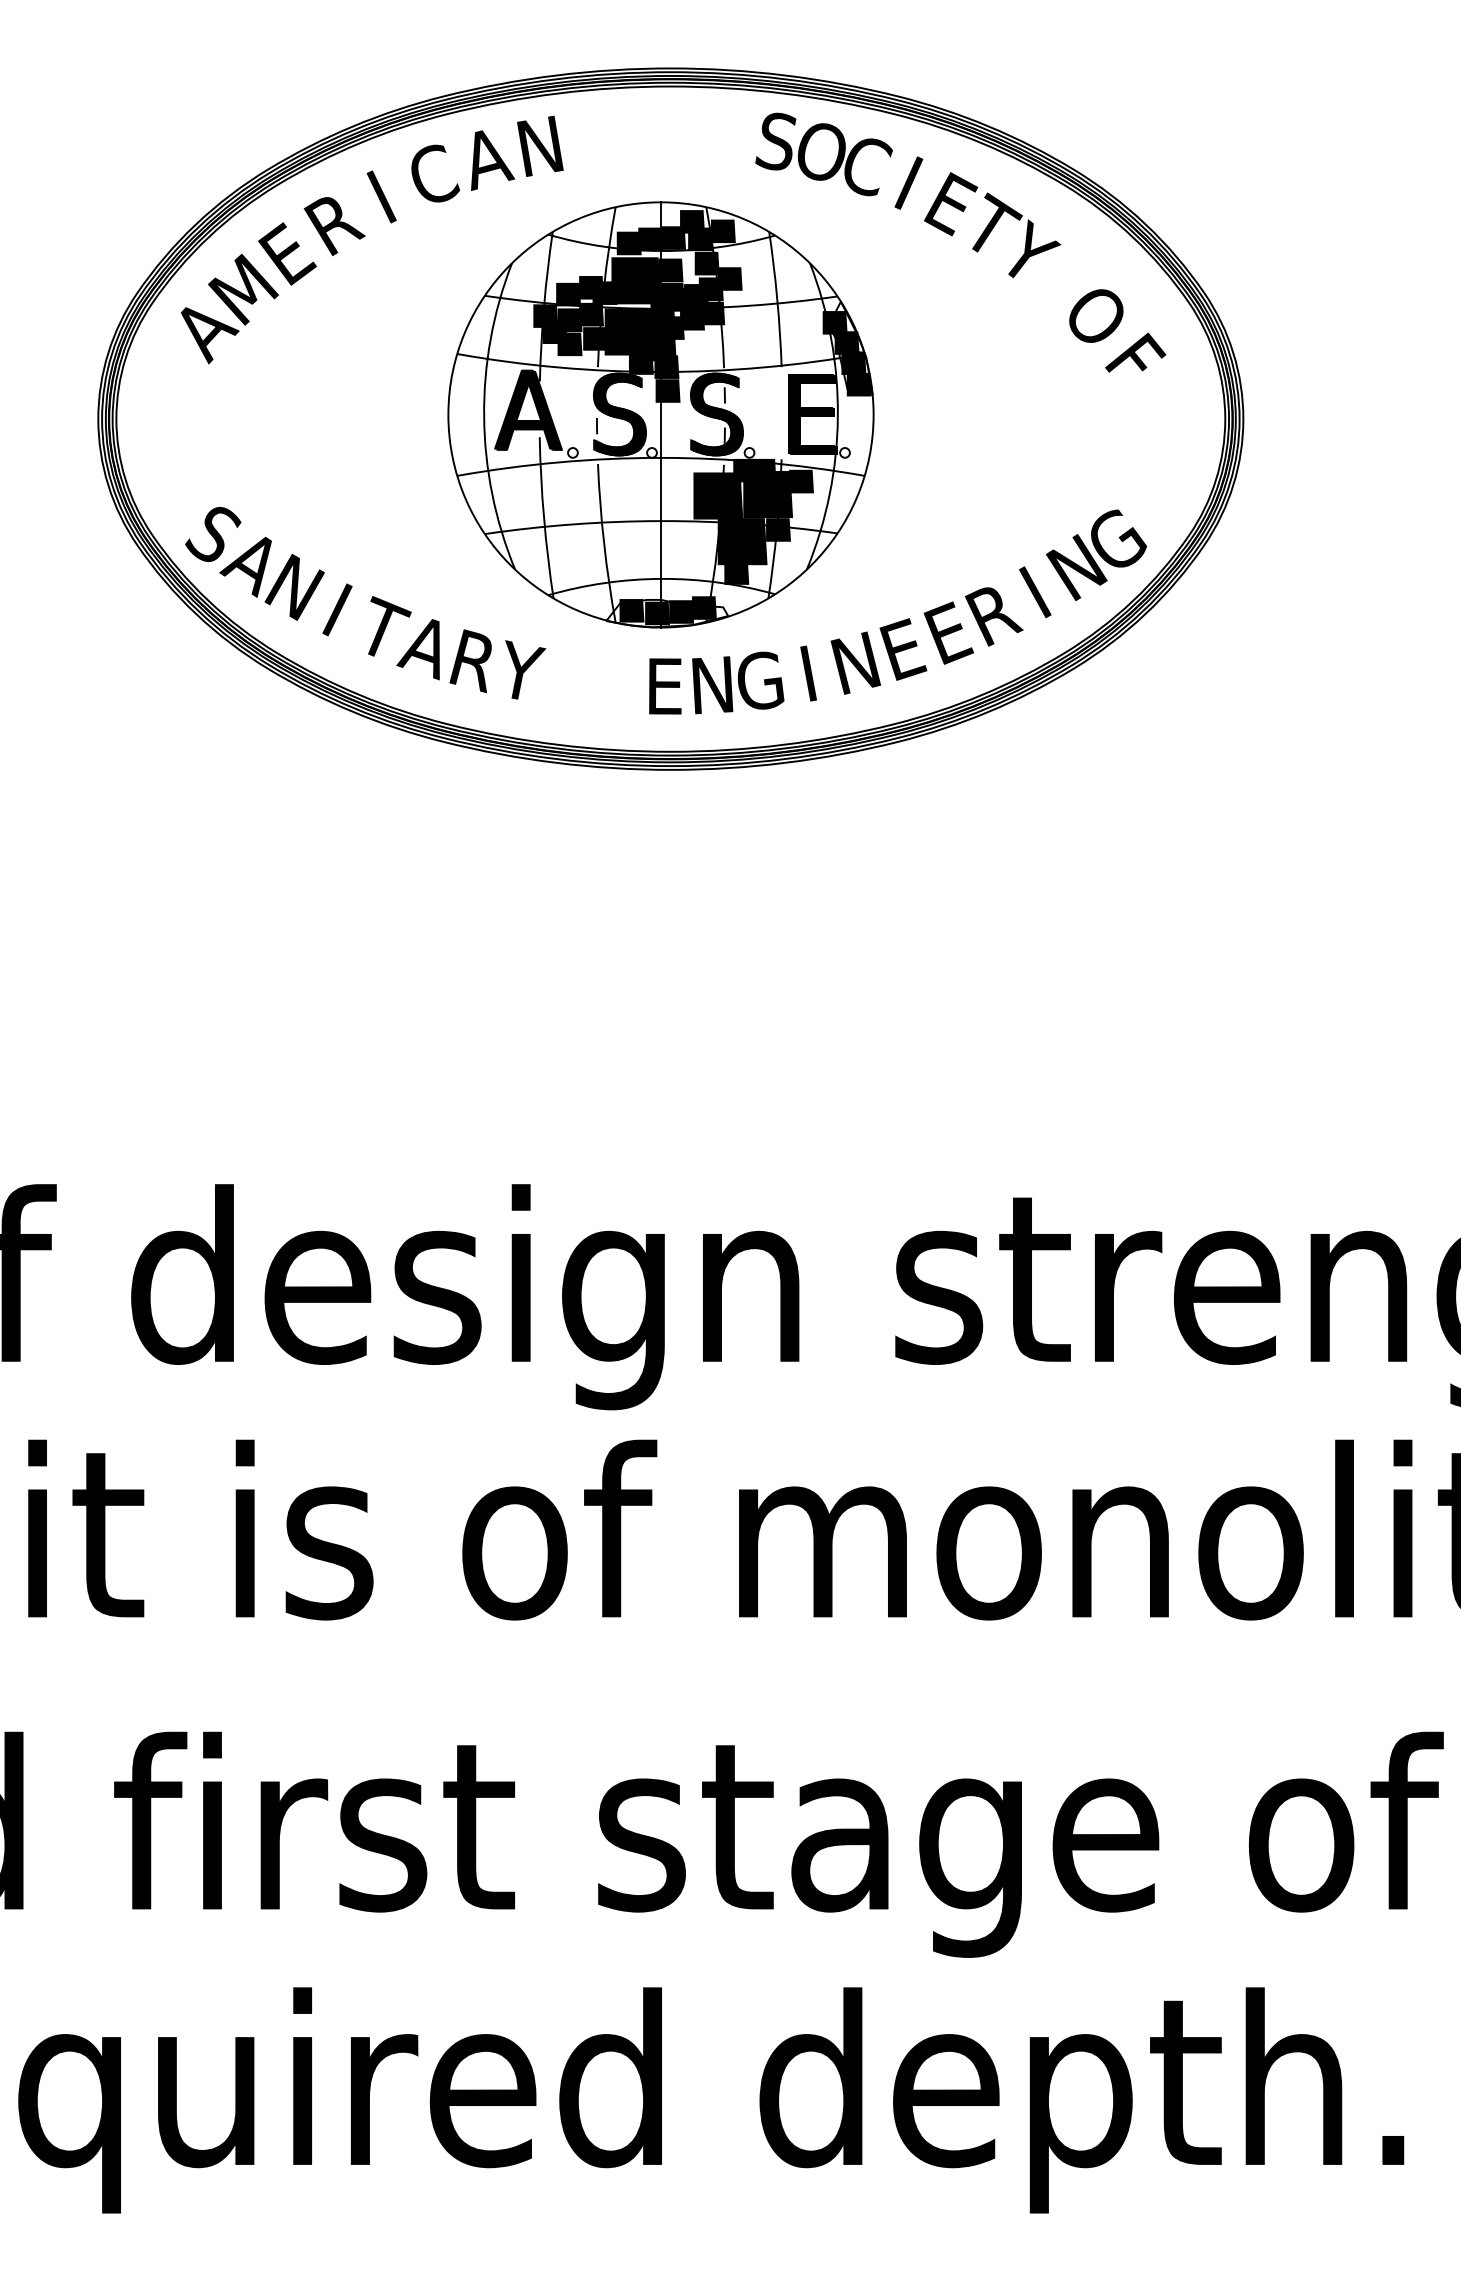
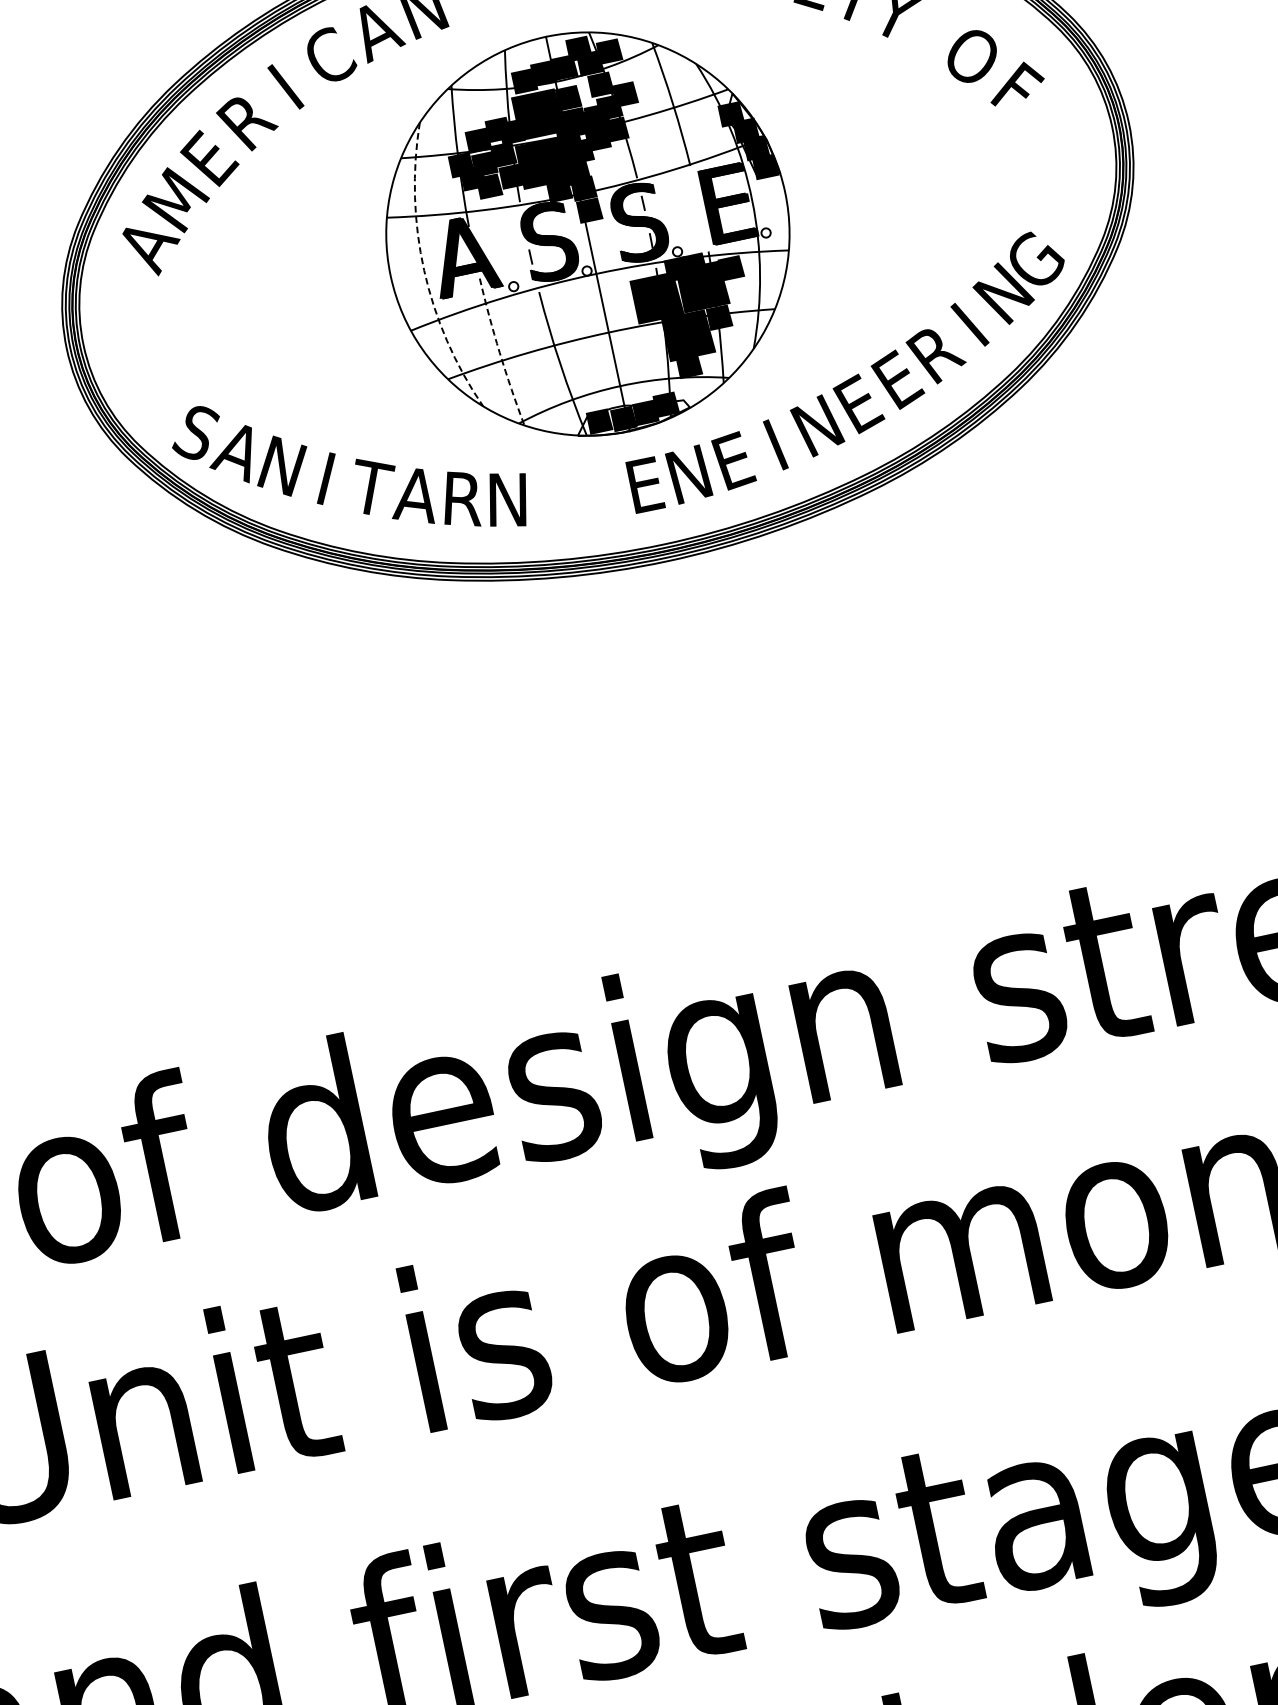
arc: (484, 416) -> (424, 270), solid -> dashed
arc: (544, 518) -> (500, 353), solid -> dashed
text: (521, 671) -> (509, 499), Y -> N
text: (760, 680) -> (732, 460), G -> E

